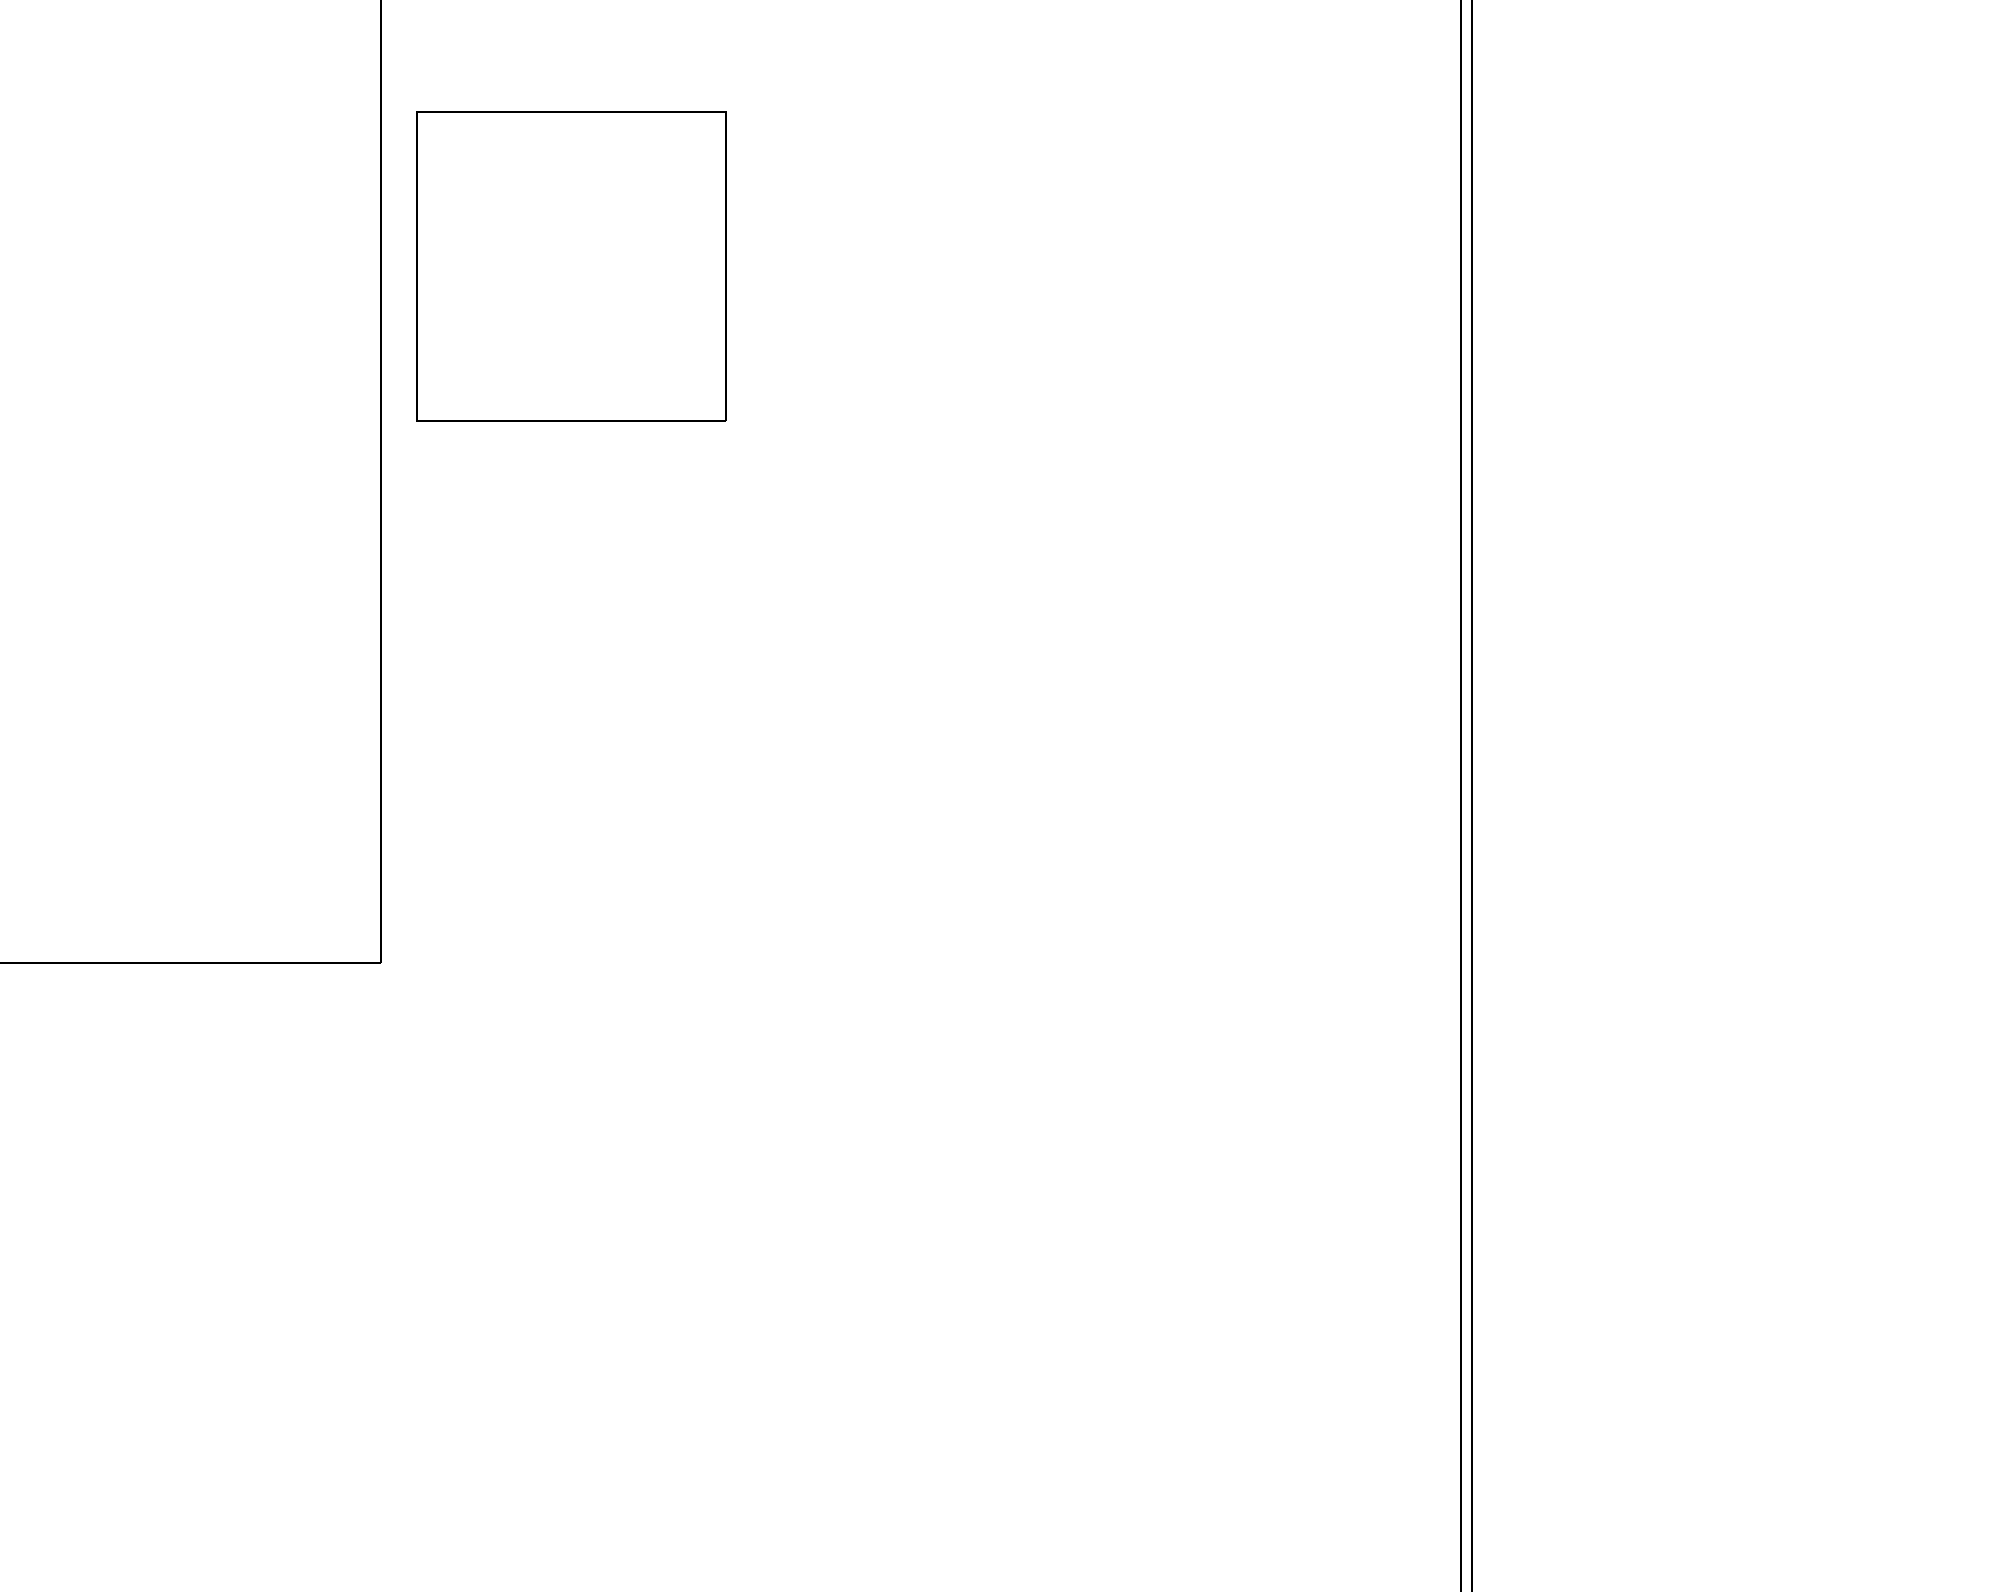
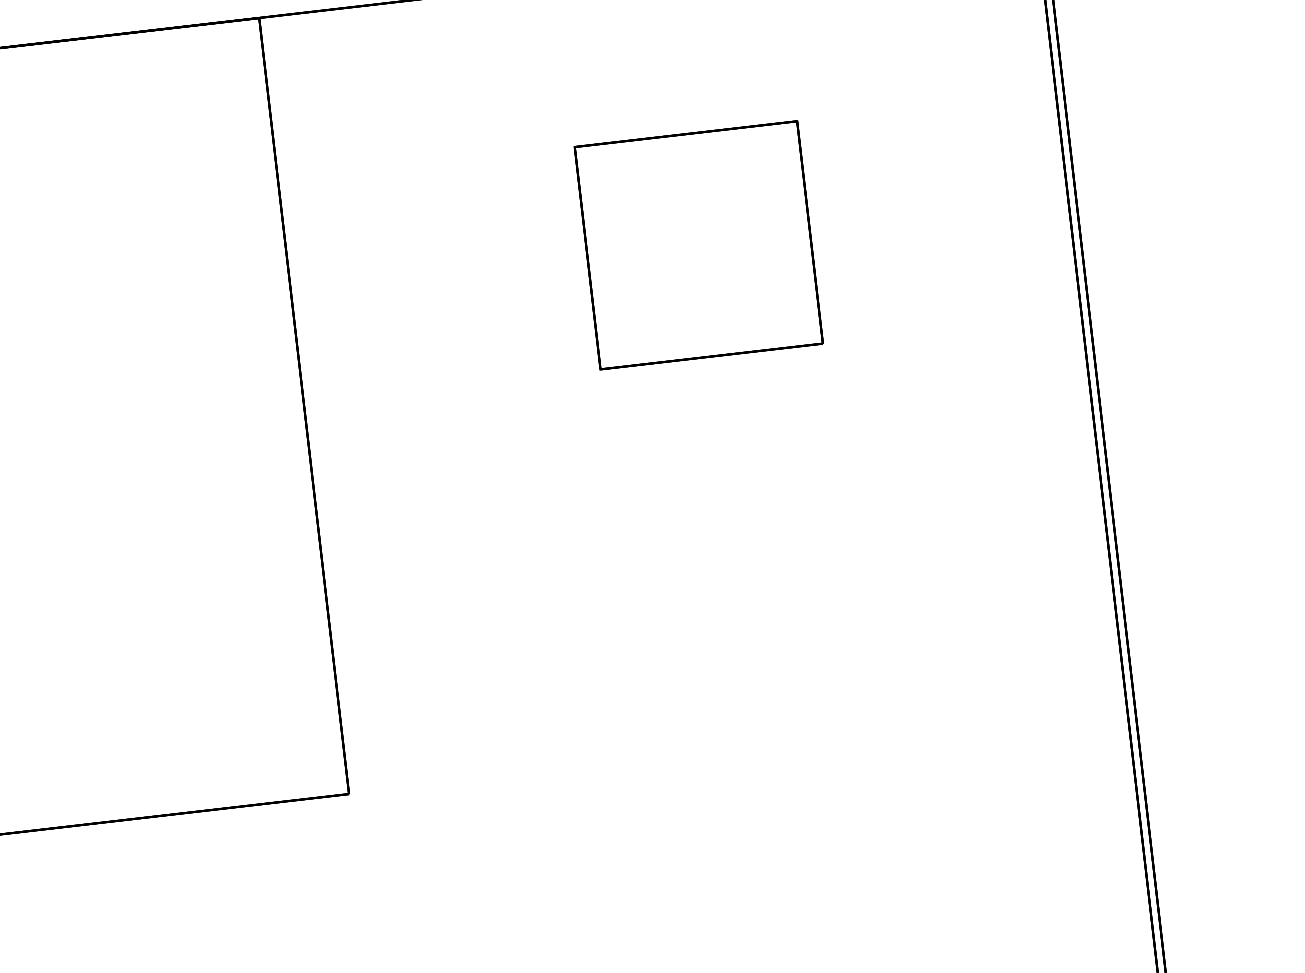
part: (571, 266) -> (698, 245), moved

